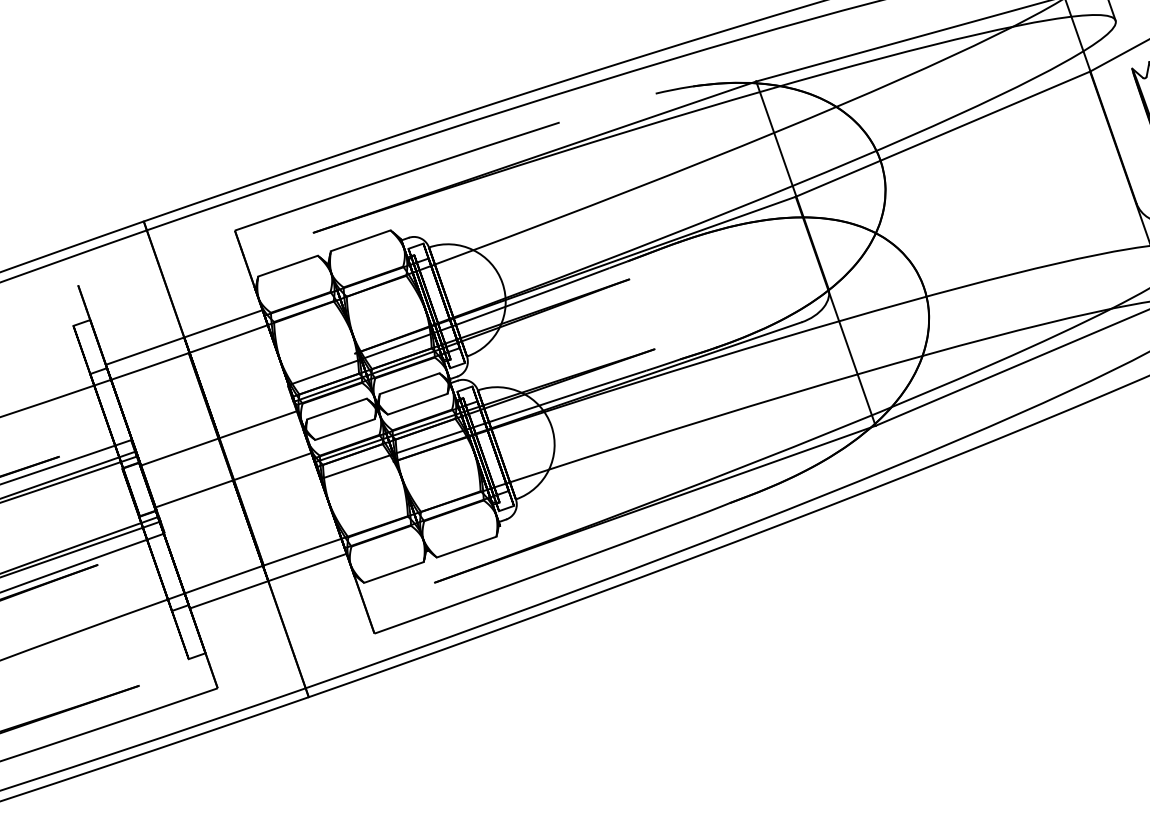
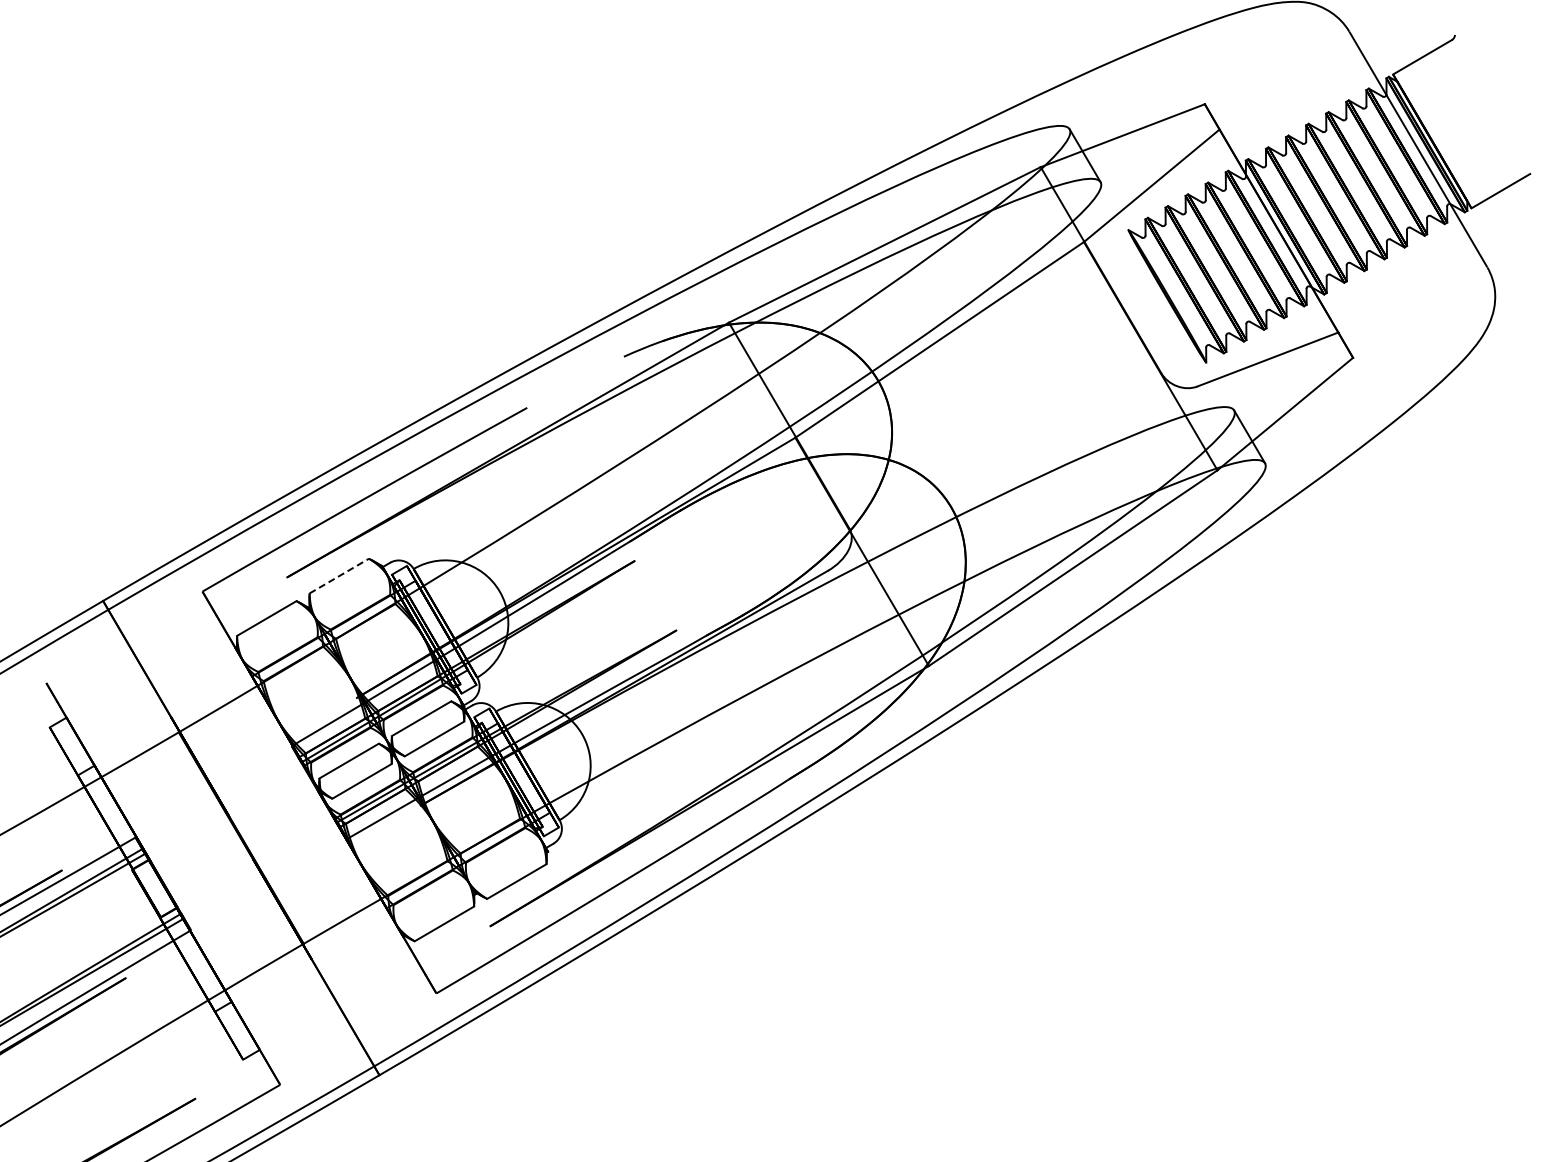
line: (361, 240) -> (339, 575), solid -> dashed
line: (184, 337) -> (170, 716), removed
line: (219, 437) -> (229, 816), removed
line: (232, 479) -> (252, 858), removed
line: (268, 581) -> (311, 959), removed

